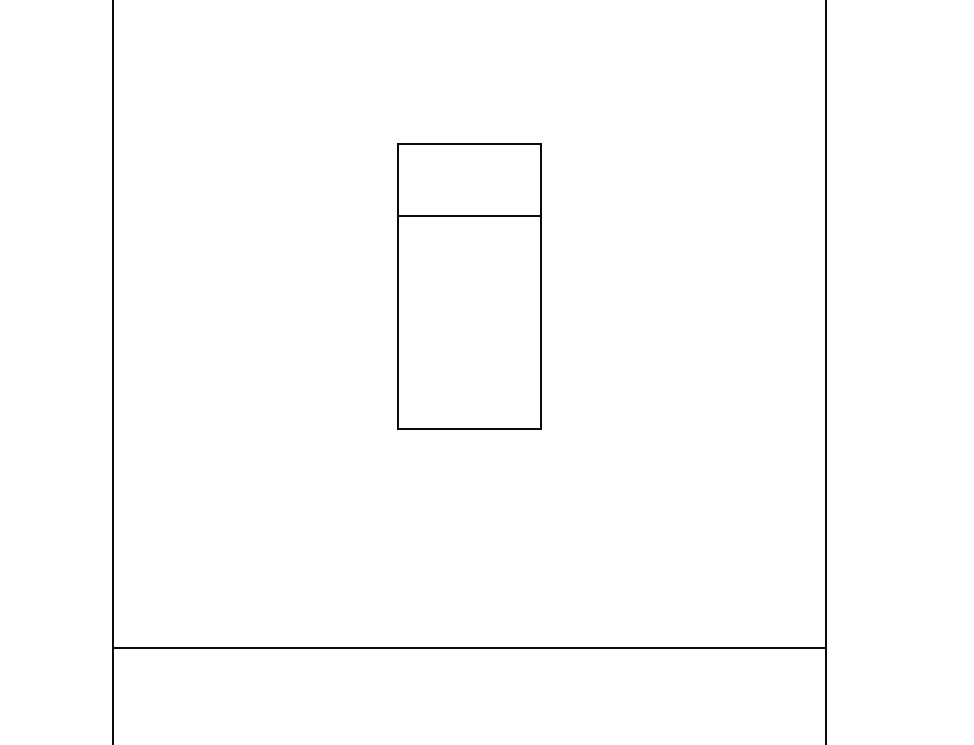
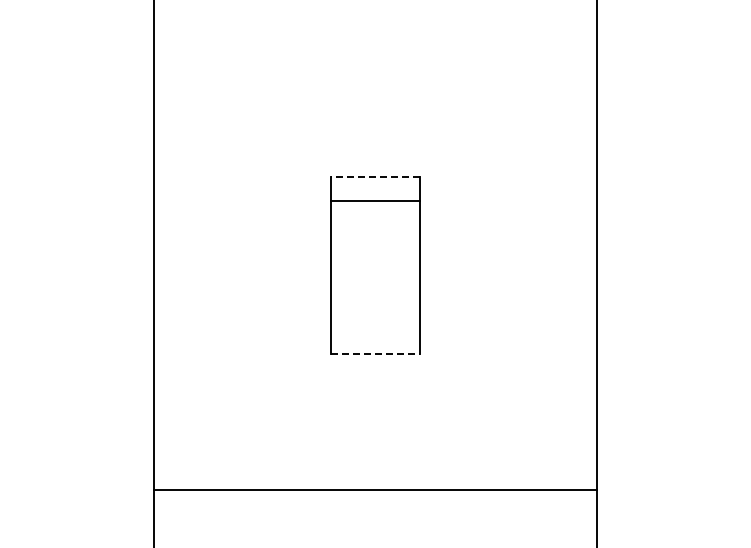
line: (469, 143) -> (375, 176), solid -> dashed
line: (469, 216) -> (375, 201), moved
line: (469, 430) -> (375, 354), solid -> dashed

